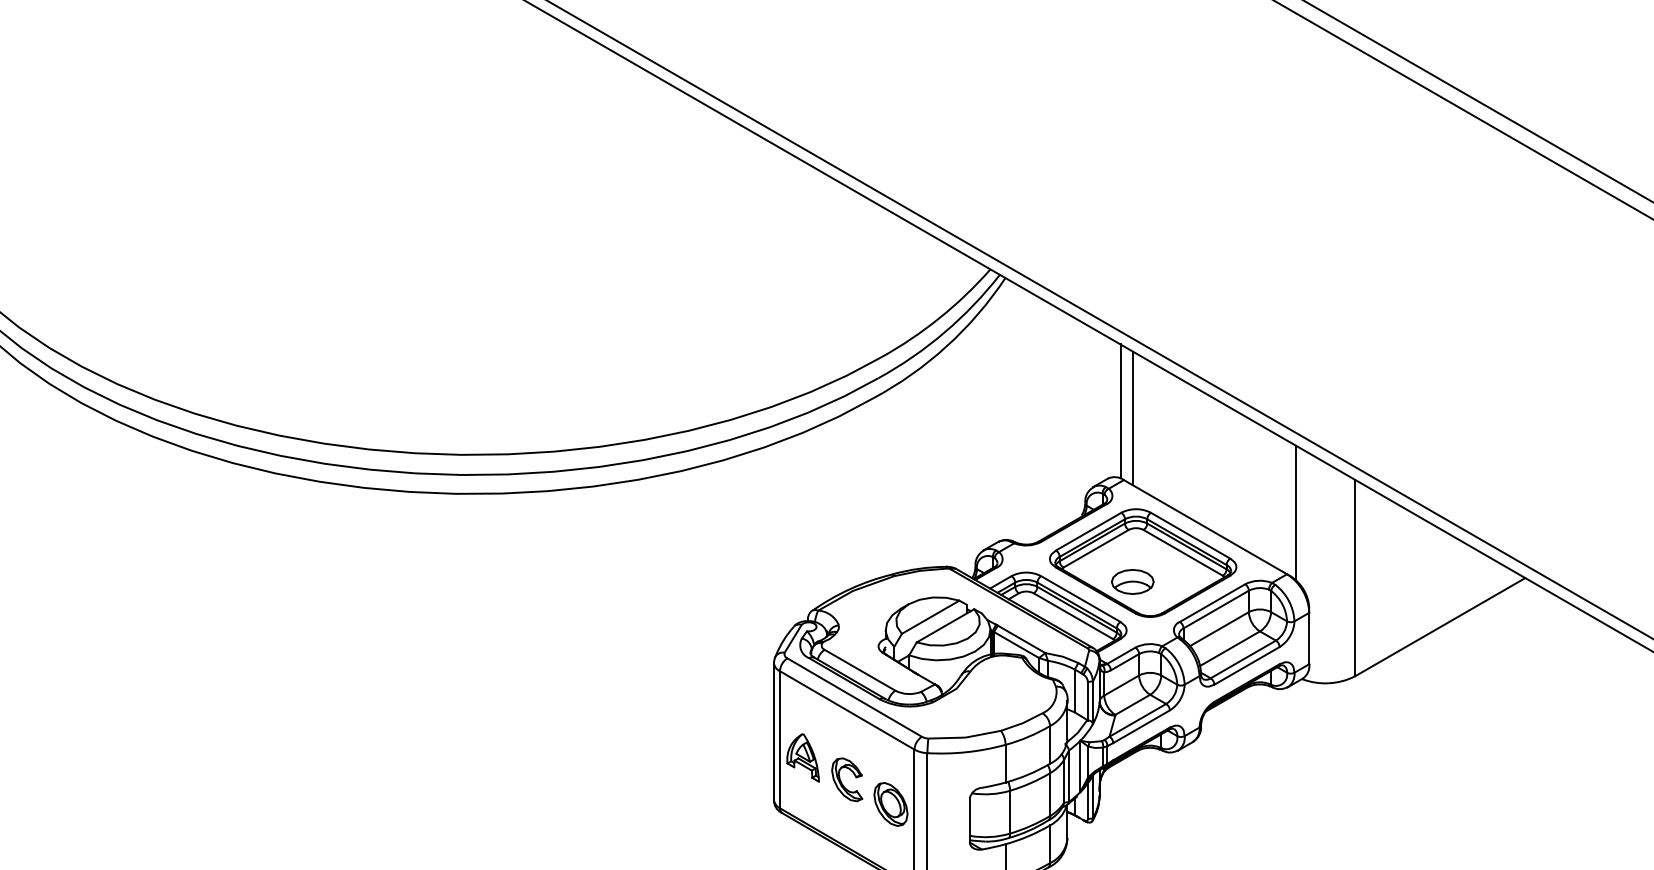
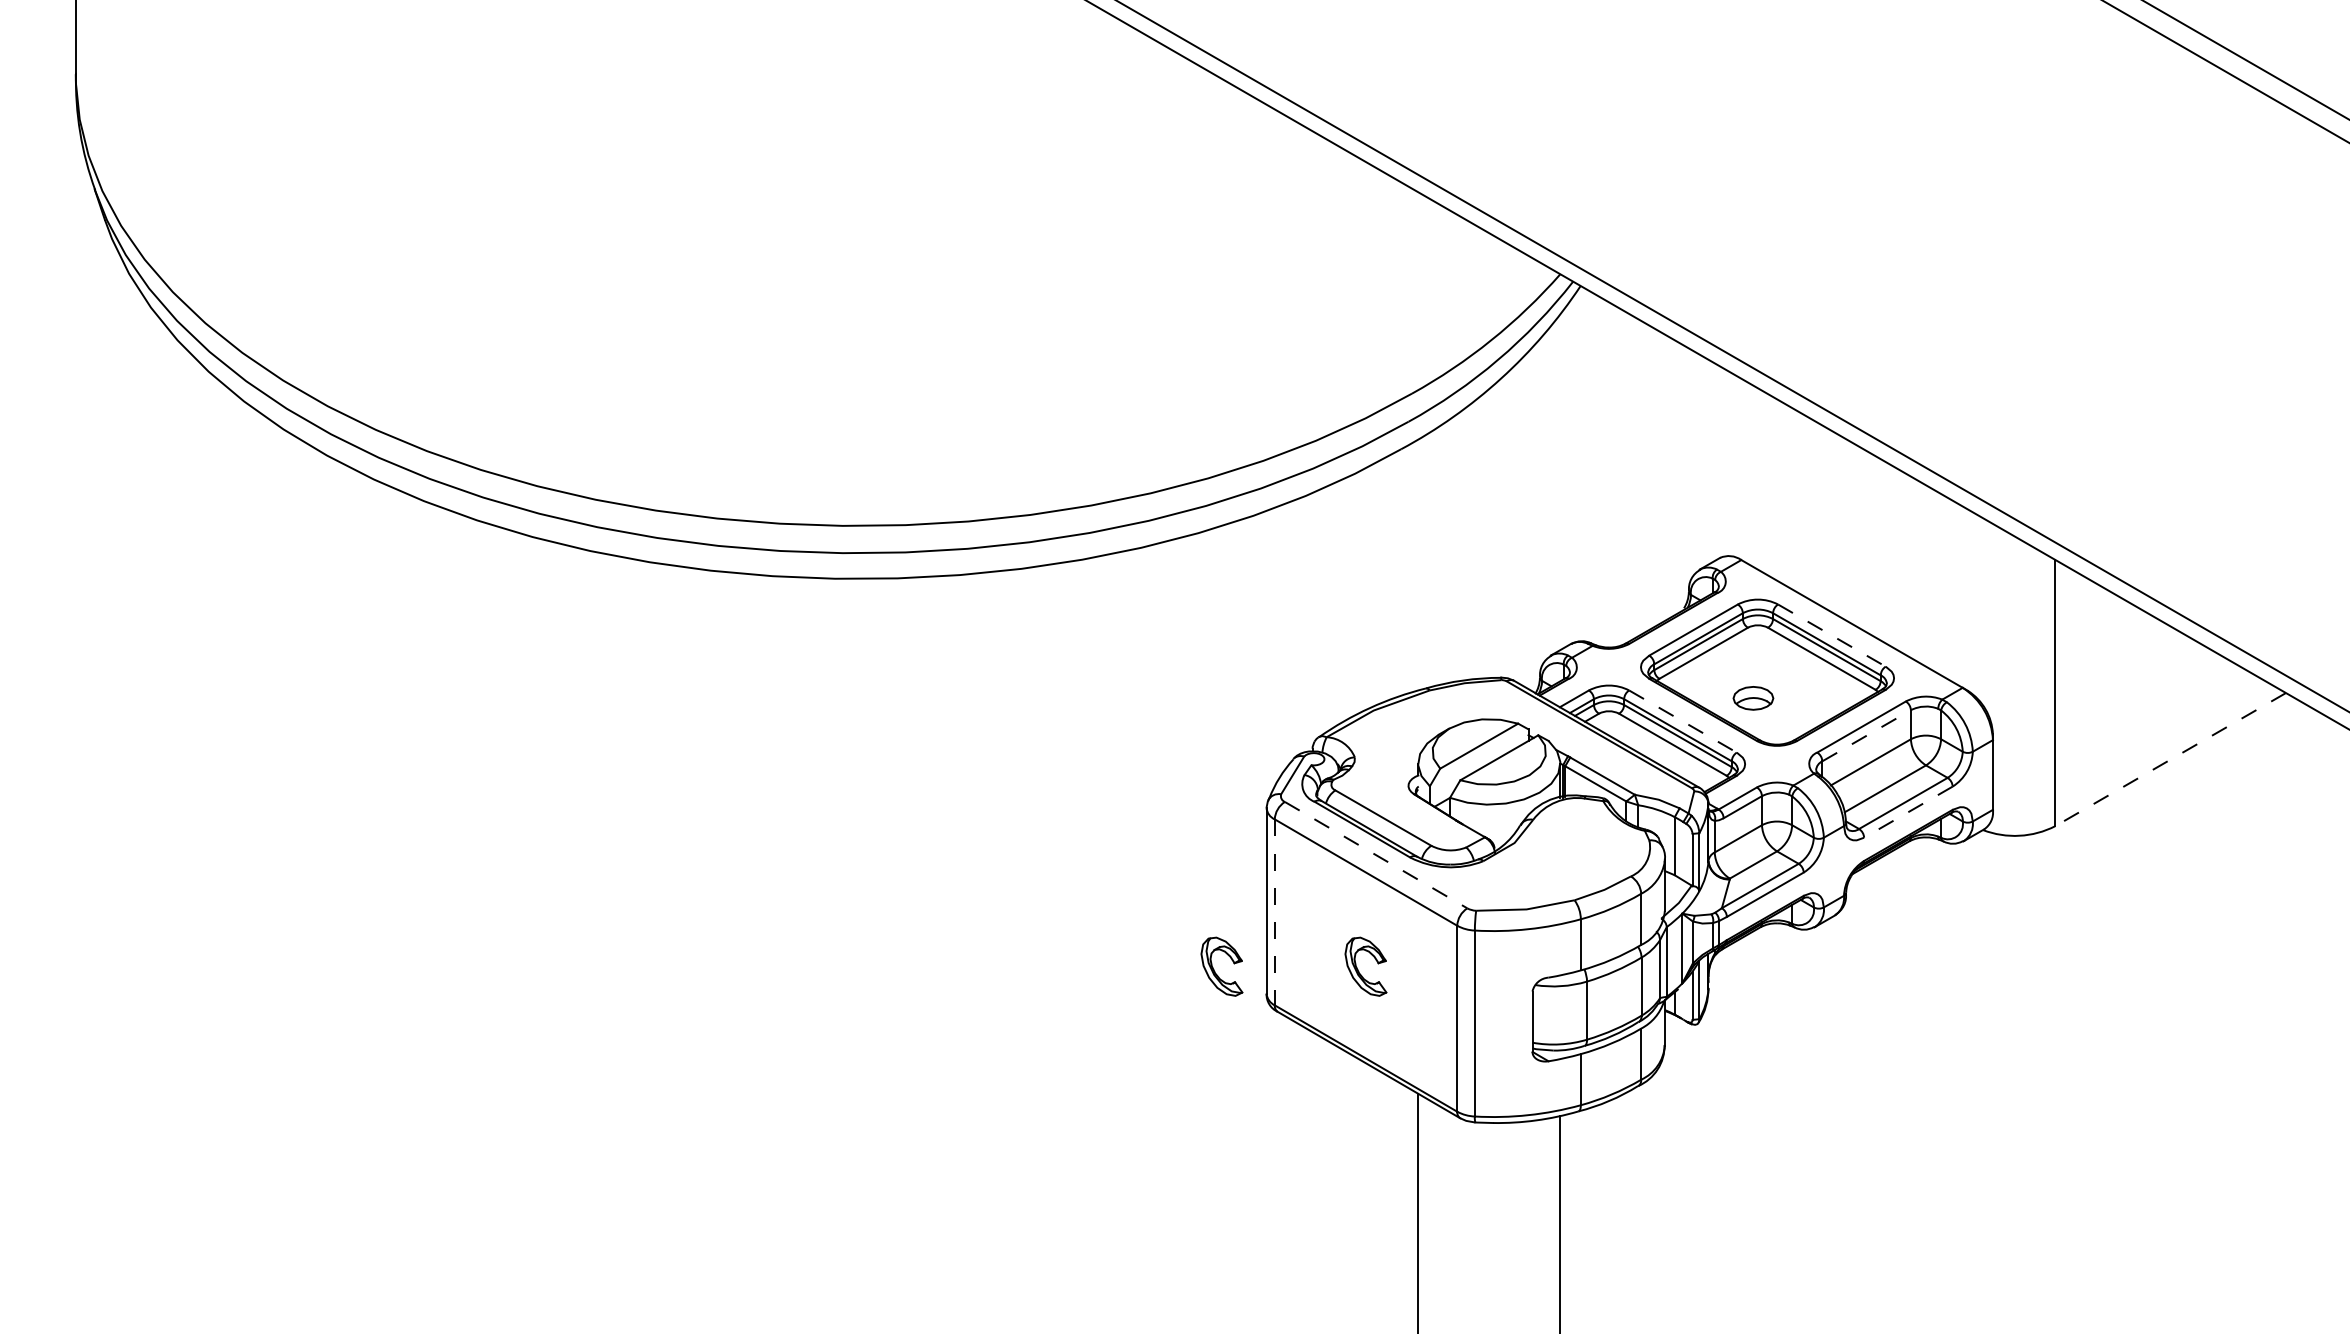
line: (1120, 411) -> (1736, 466), removed
line: (1132, 418) -> (1753, 476), removed
line: (1295, 512) -> (1974, 604), removed
line: (1191, 535) -> (1832, 635), solid -> dashed
part: (1132, 582) -> (1753, 698), size x0.7
line: (1081, 599) -> (1683, 721), solid -> dashed
line: (1216, 609) -> (1867, 735), solid -> dashed
line: (1440, 627) -> (2170, 759), solid -> dashed
line: (1246, 666) -> (1907, 812), solid -> dashed
line: (854, 697) -> (1376, 855), solid -> dashed
line: (779, 739) -> (1274, 912), solid -> dashed
part: (802, 757) -> (1305, 936), removed
part: (735, 781) -> (1214, 969), added
part: (891, 804) -> (1425, 1000), removed

